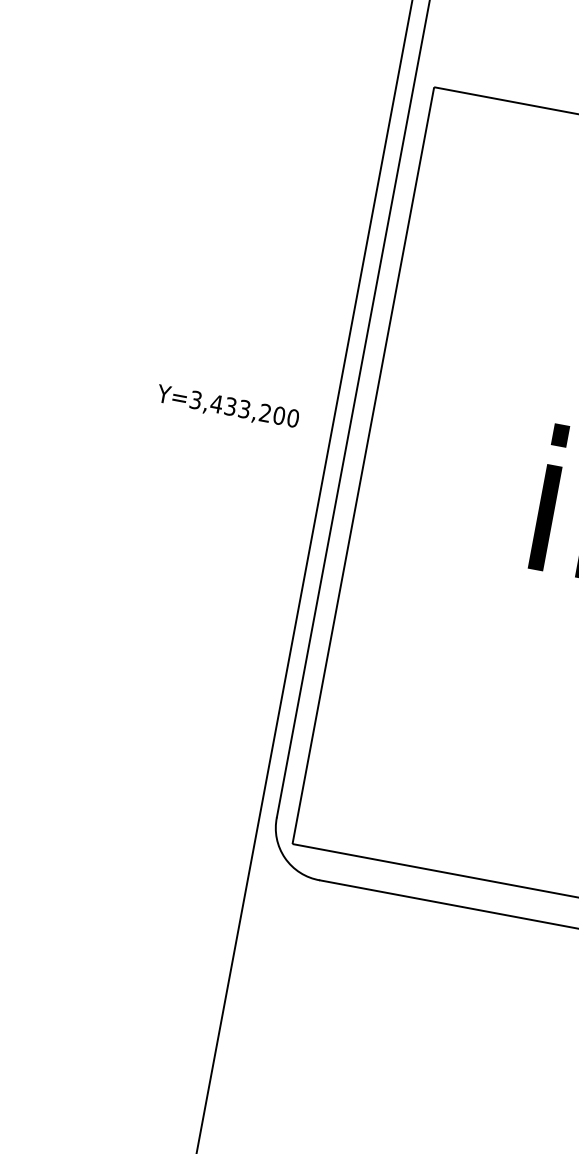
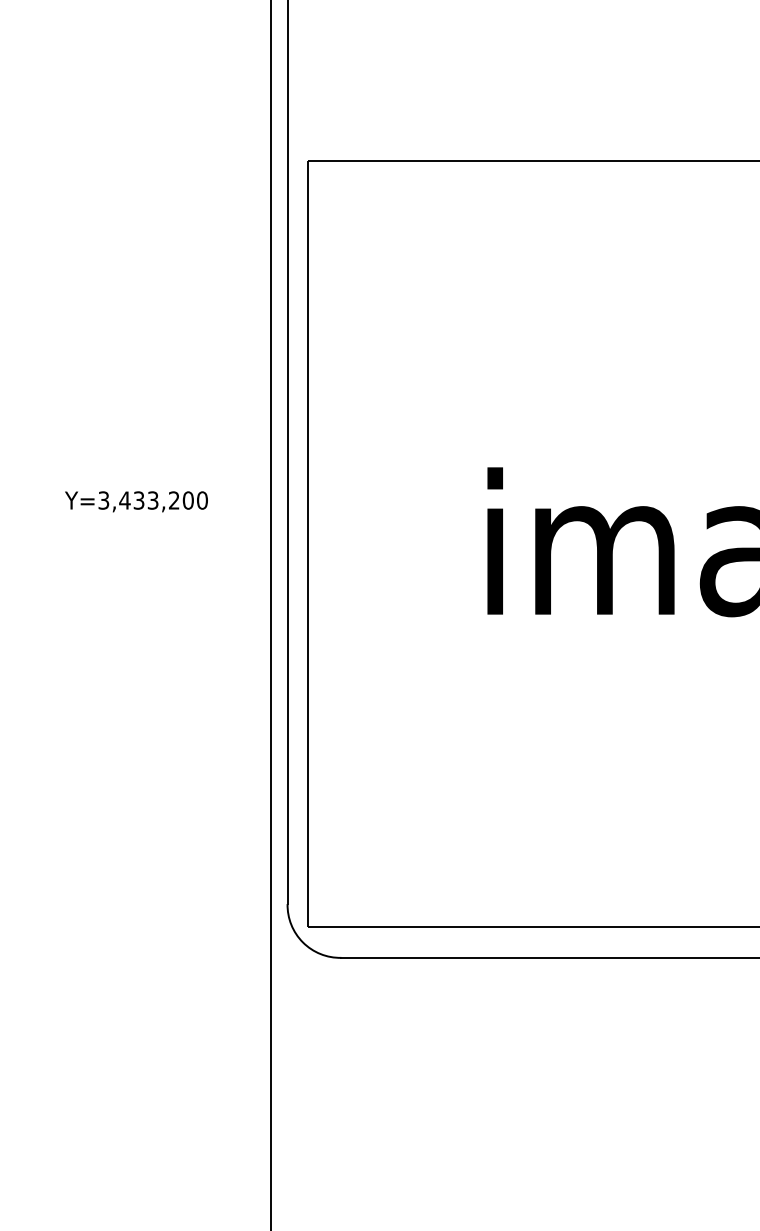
text: (227, 407) -> (136, 501), moved

